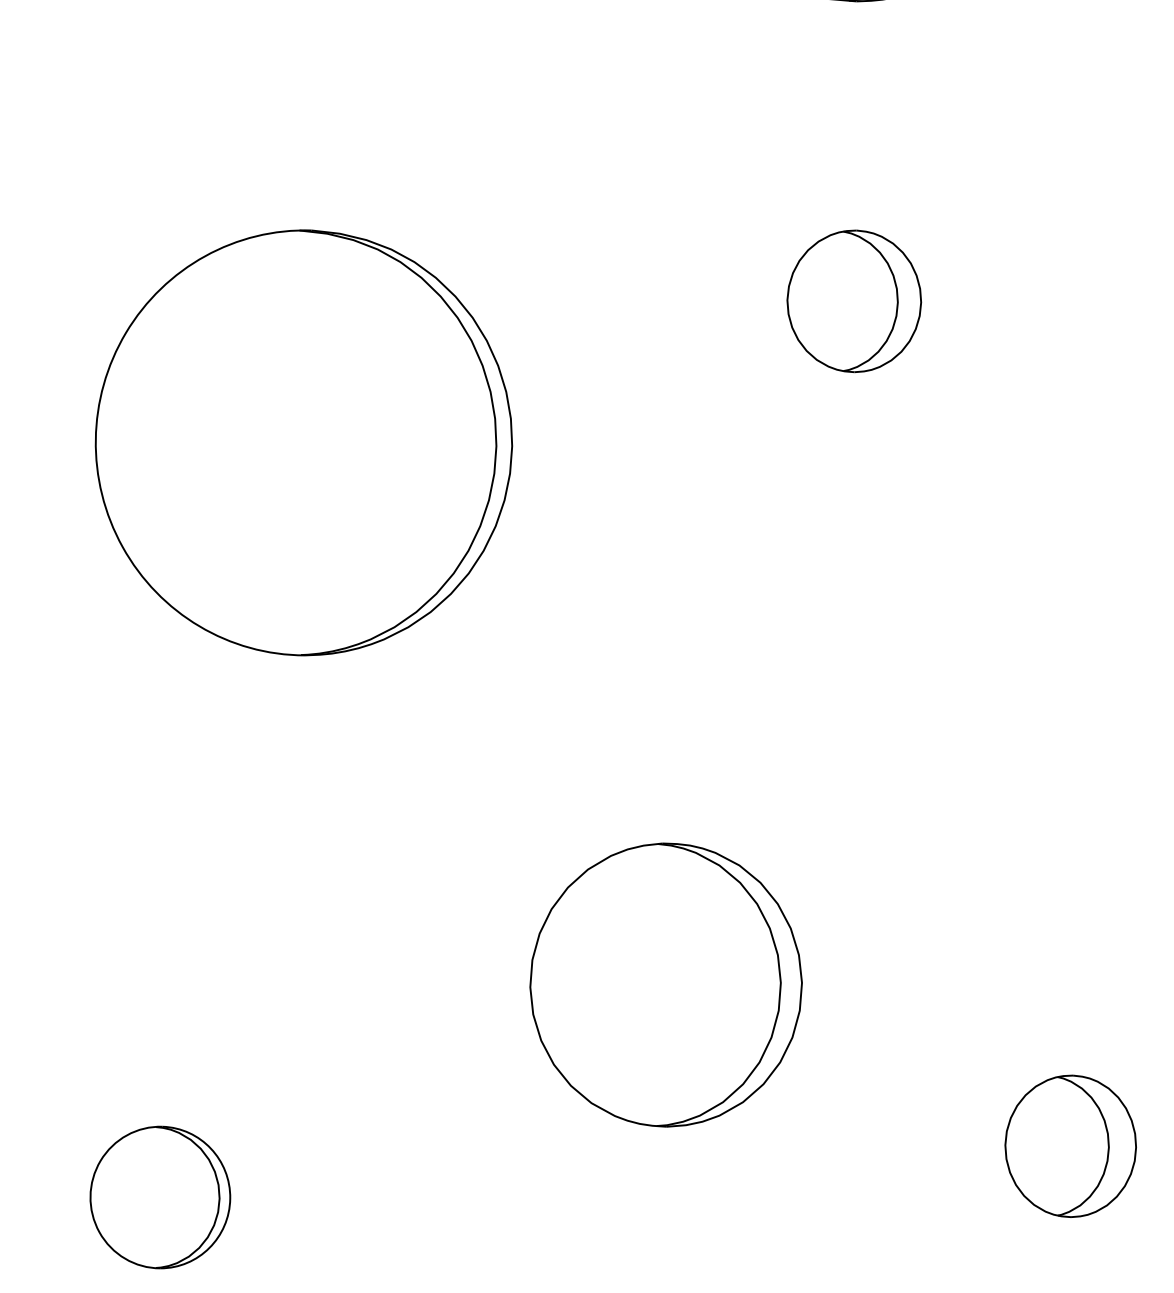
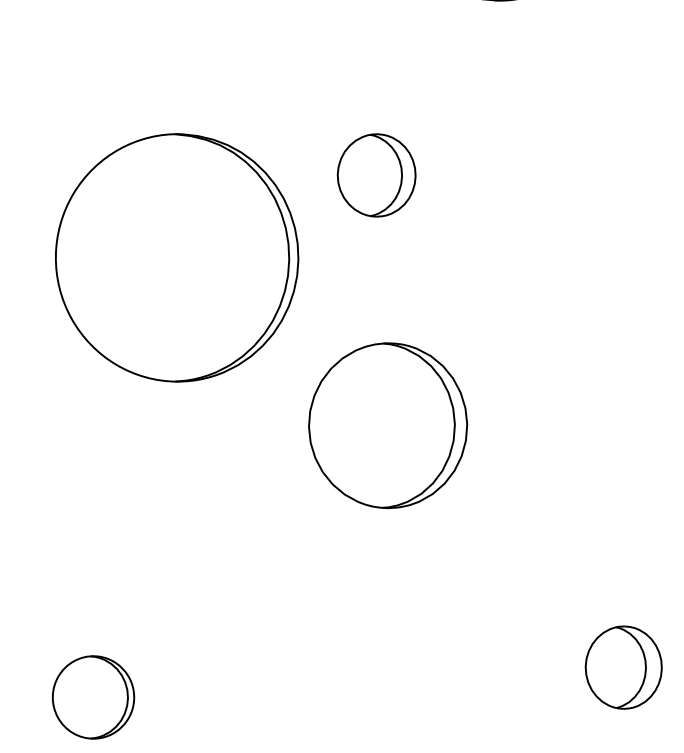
part: (853, 301) -> (376, 175), moved
part: (666, 984) -> (388, 425), moved

